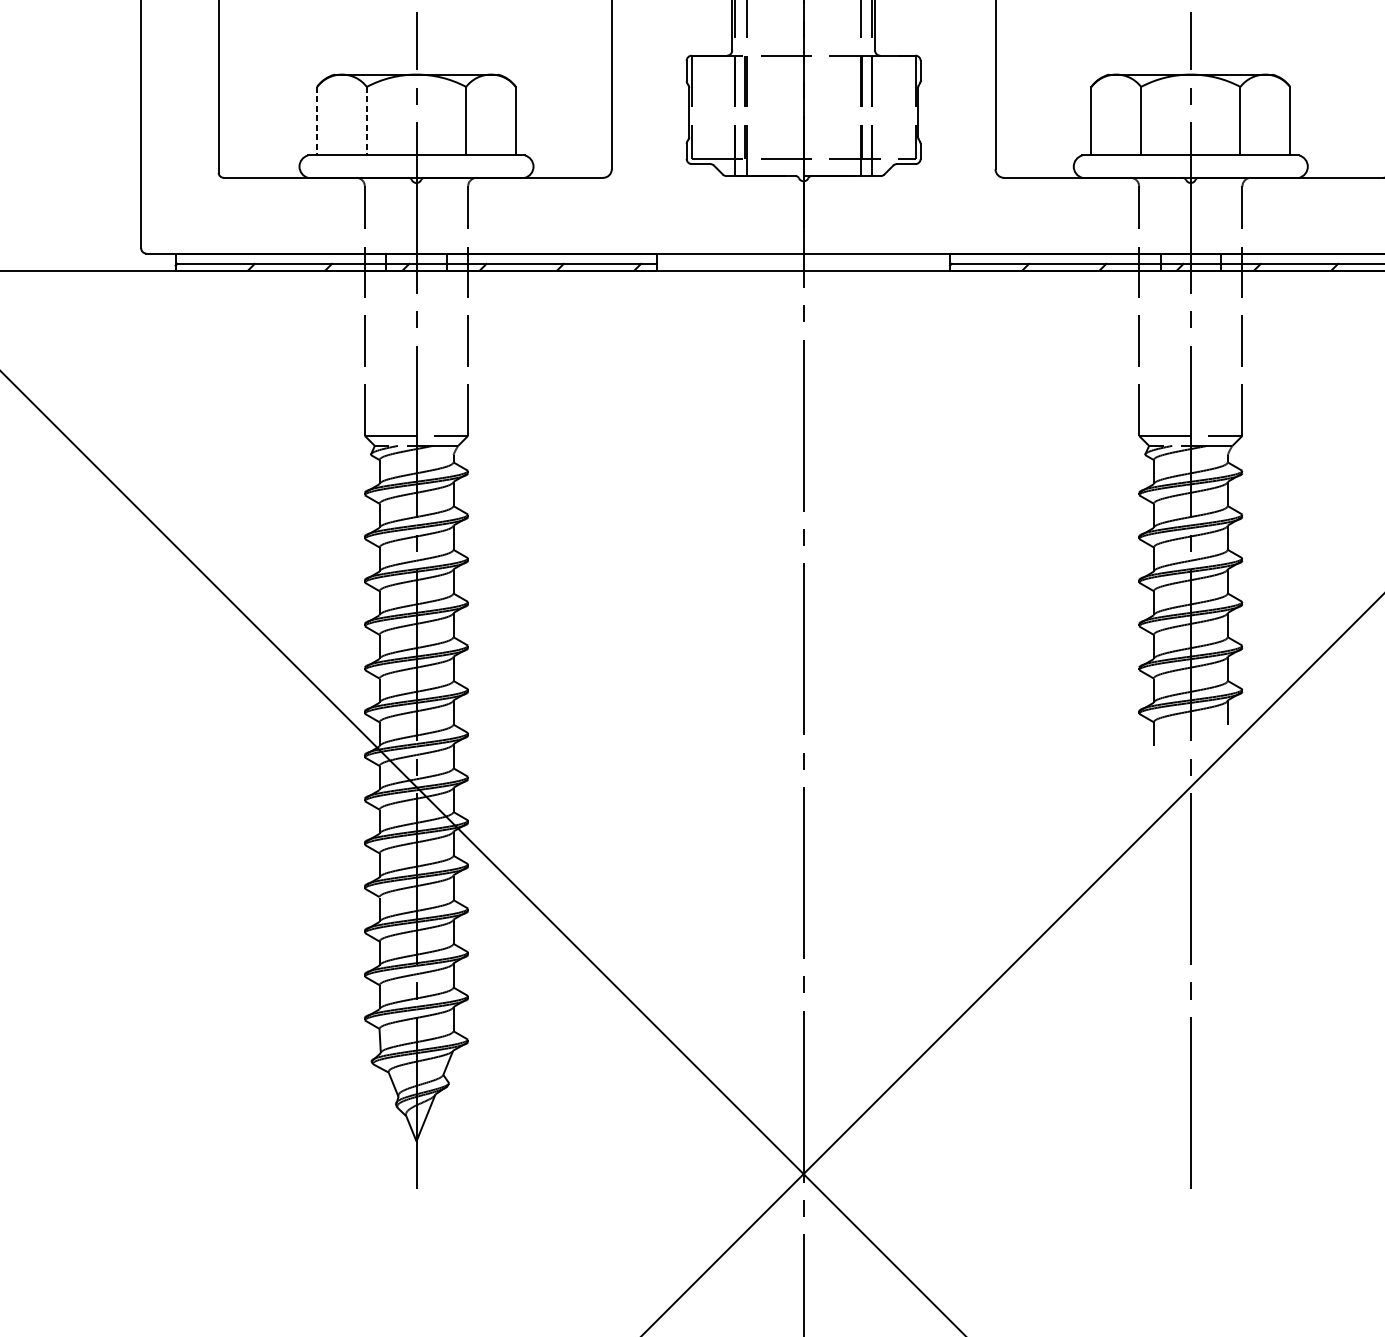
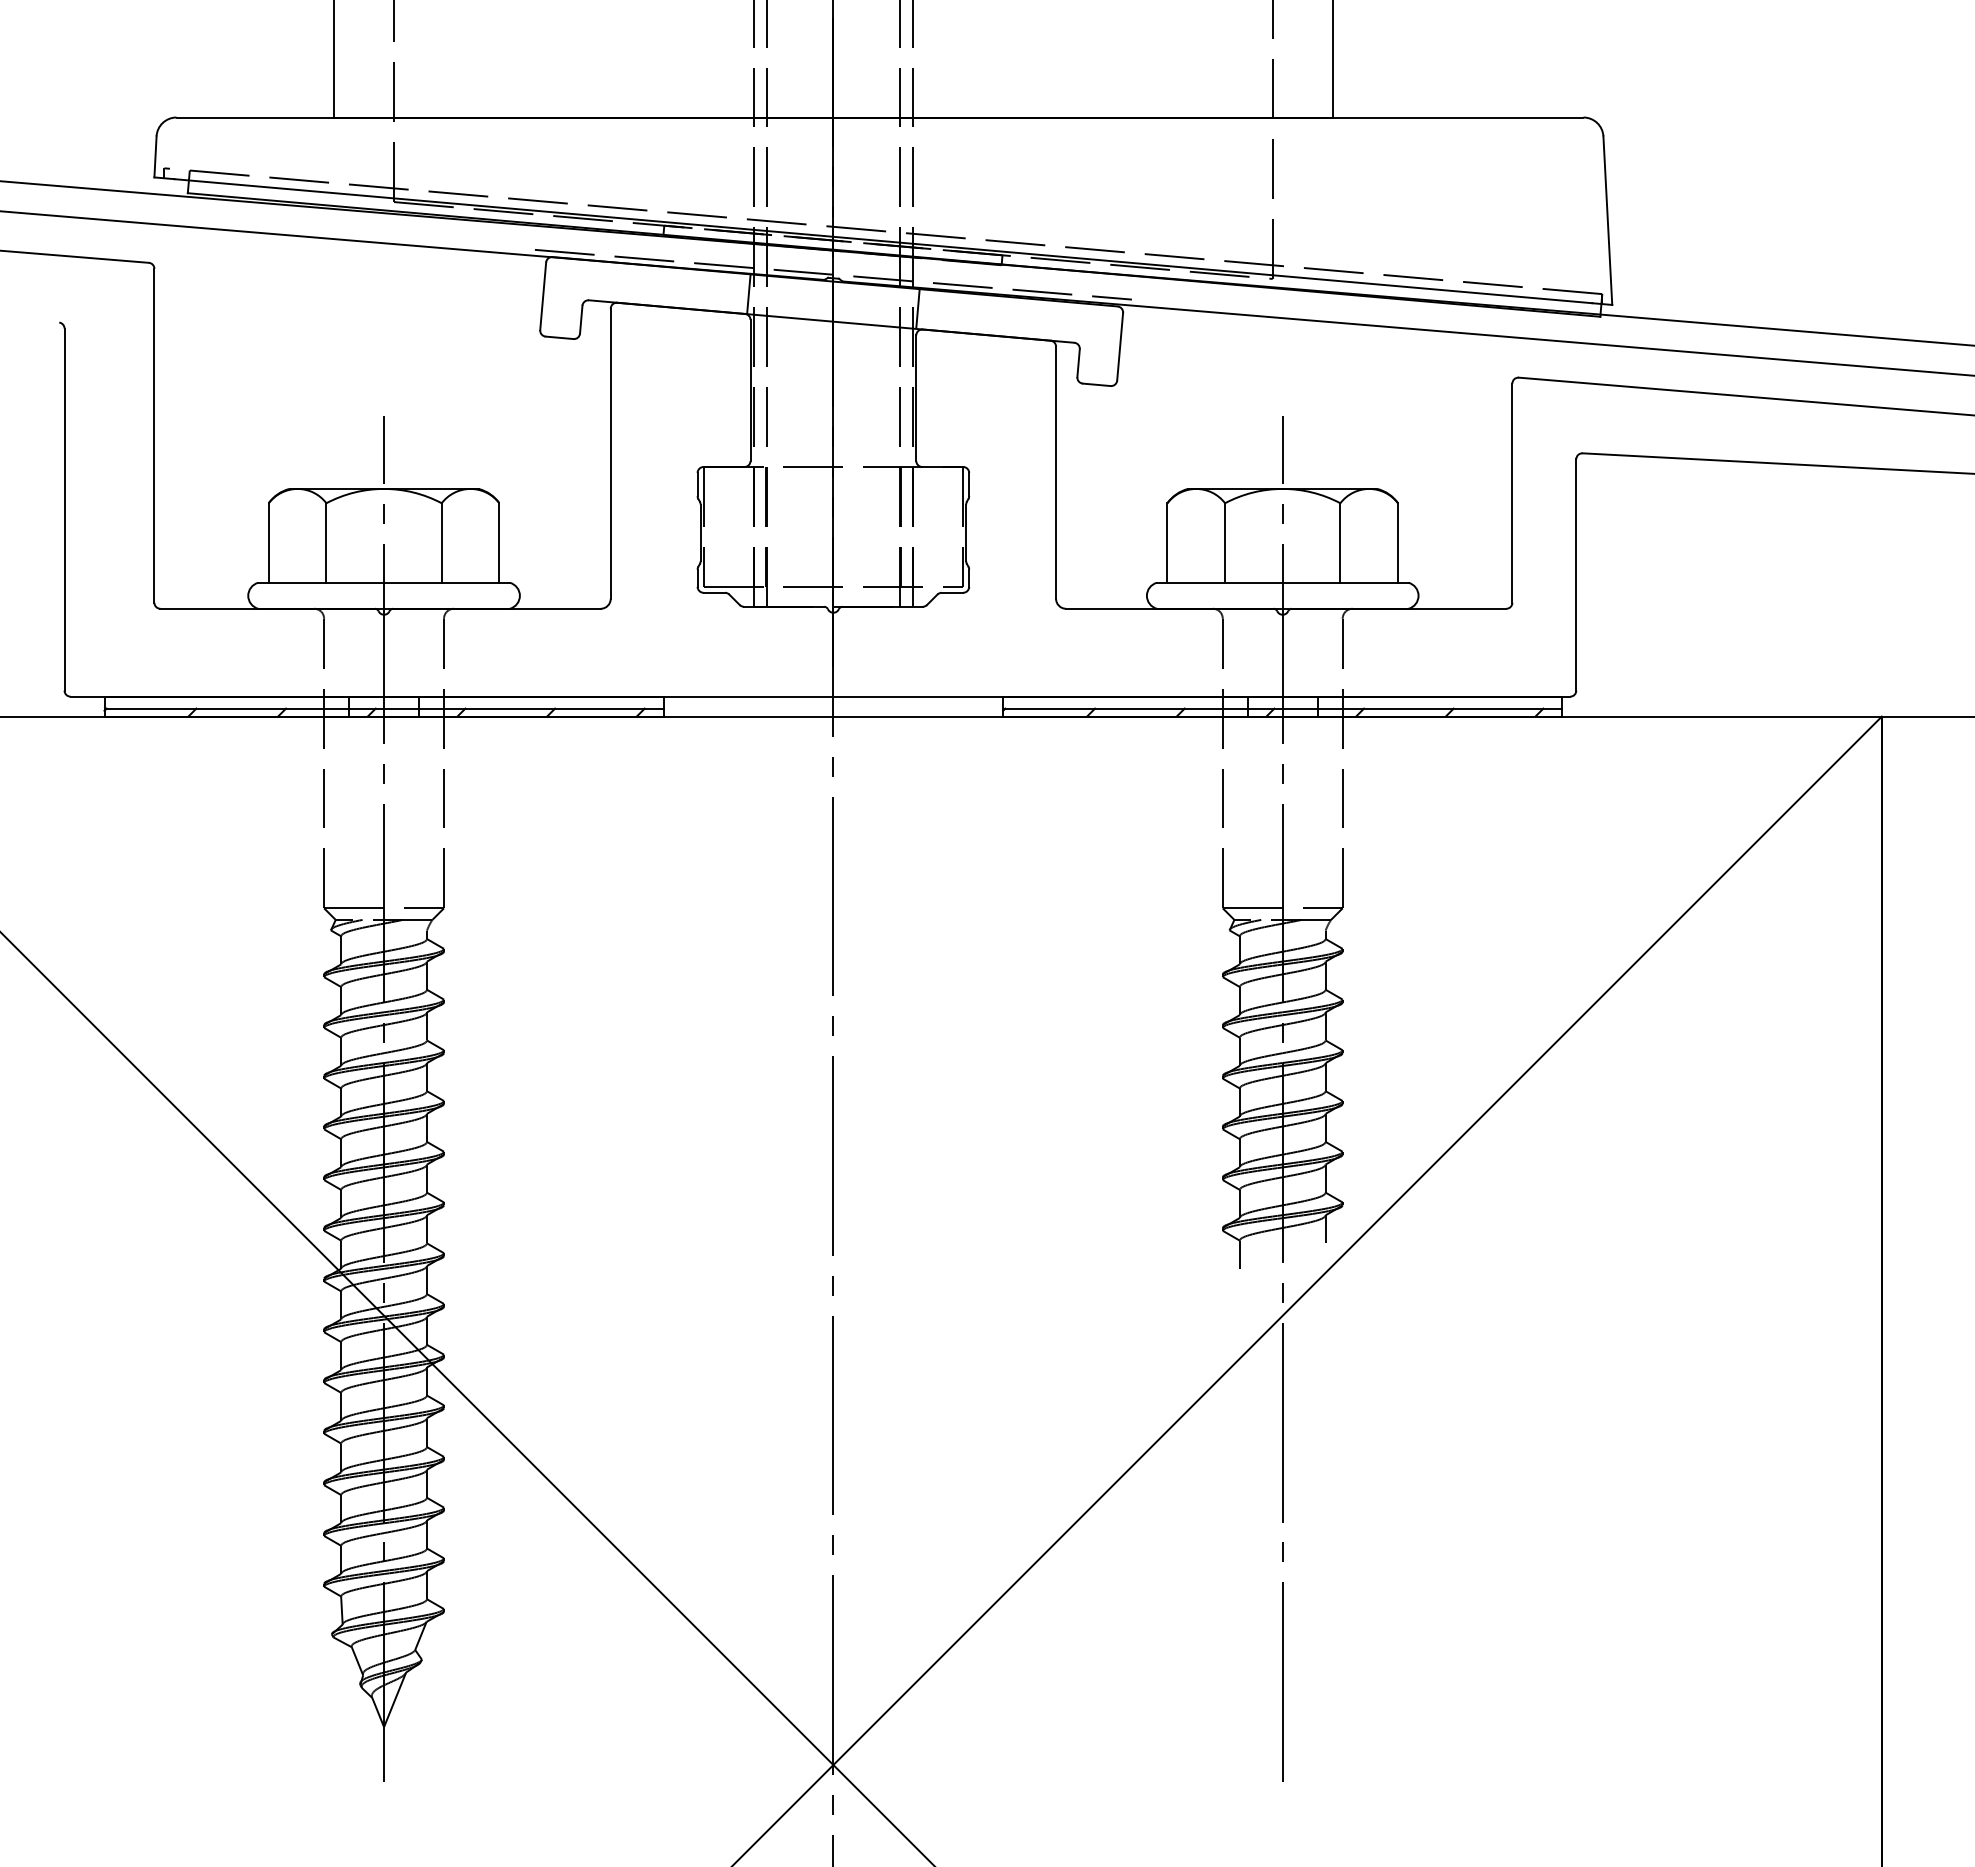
line: (316, 121) -> (268, 543), dashed -> solid
line: (366, 121) -> (326, 543), dashed -> solid

